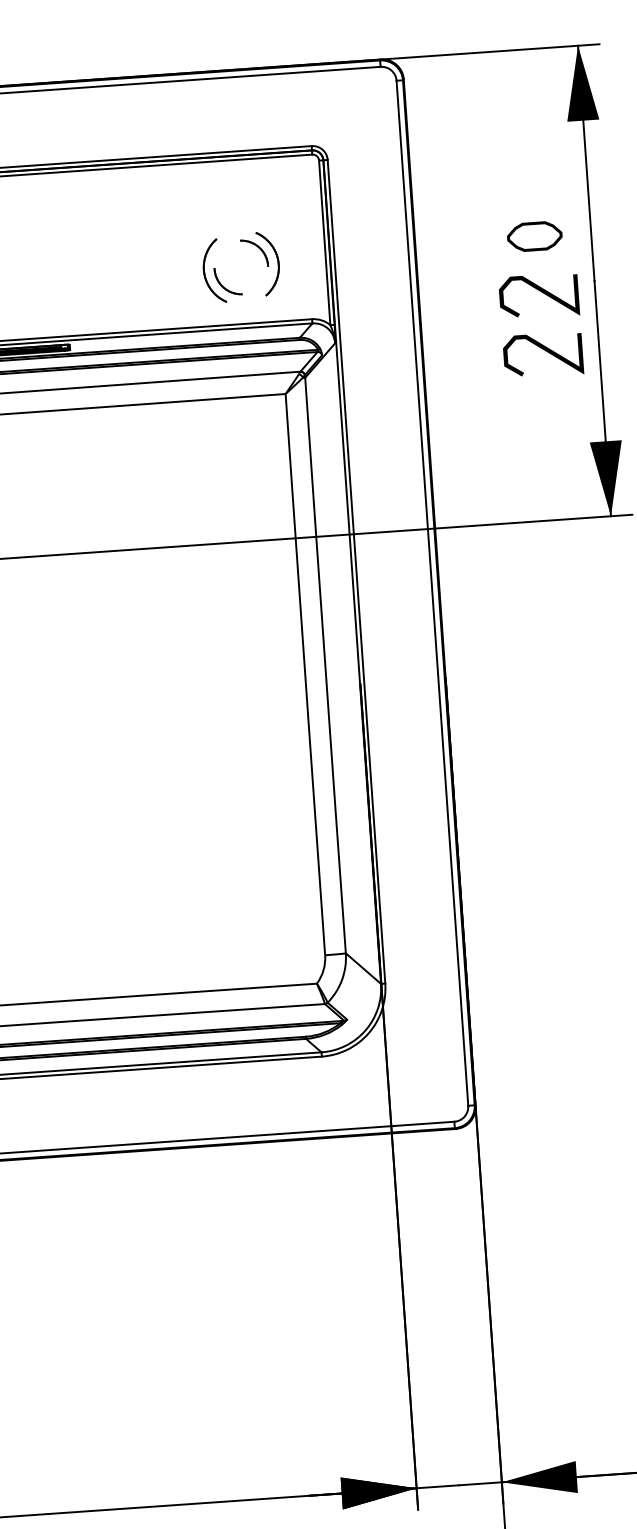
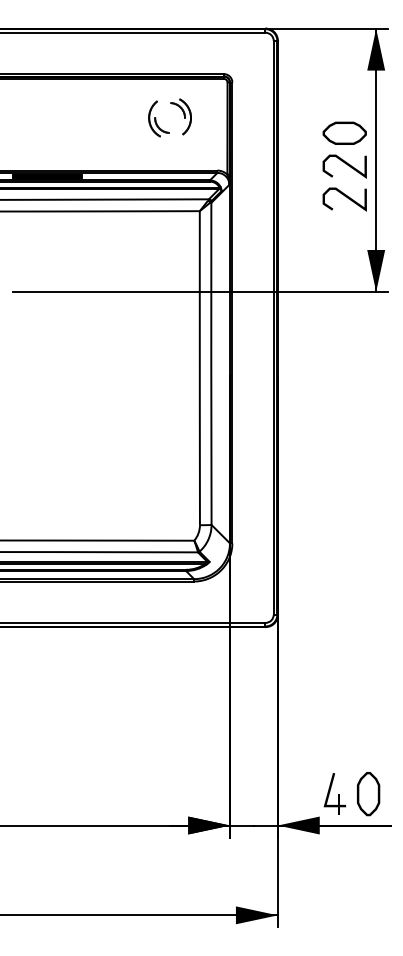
part: (534, 235) -> (344, 132), size x1.43
part: (217, 268) -> (156, 117), moved
part: (599, 1417) -> (334, 793), added

